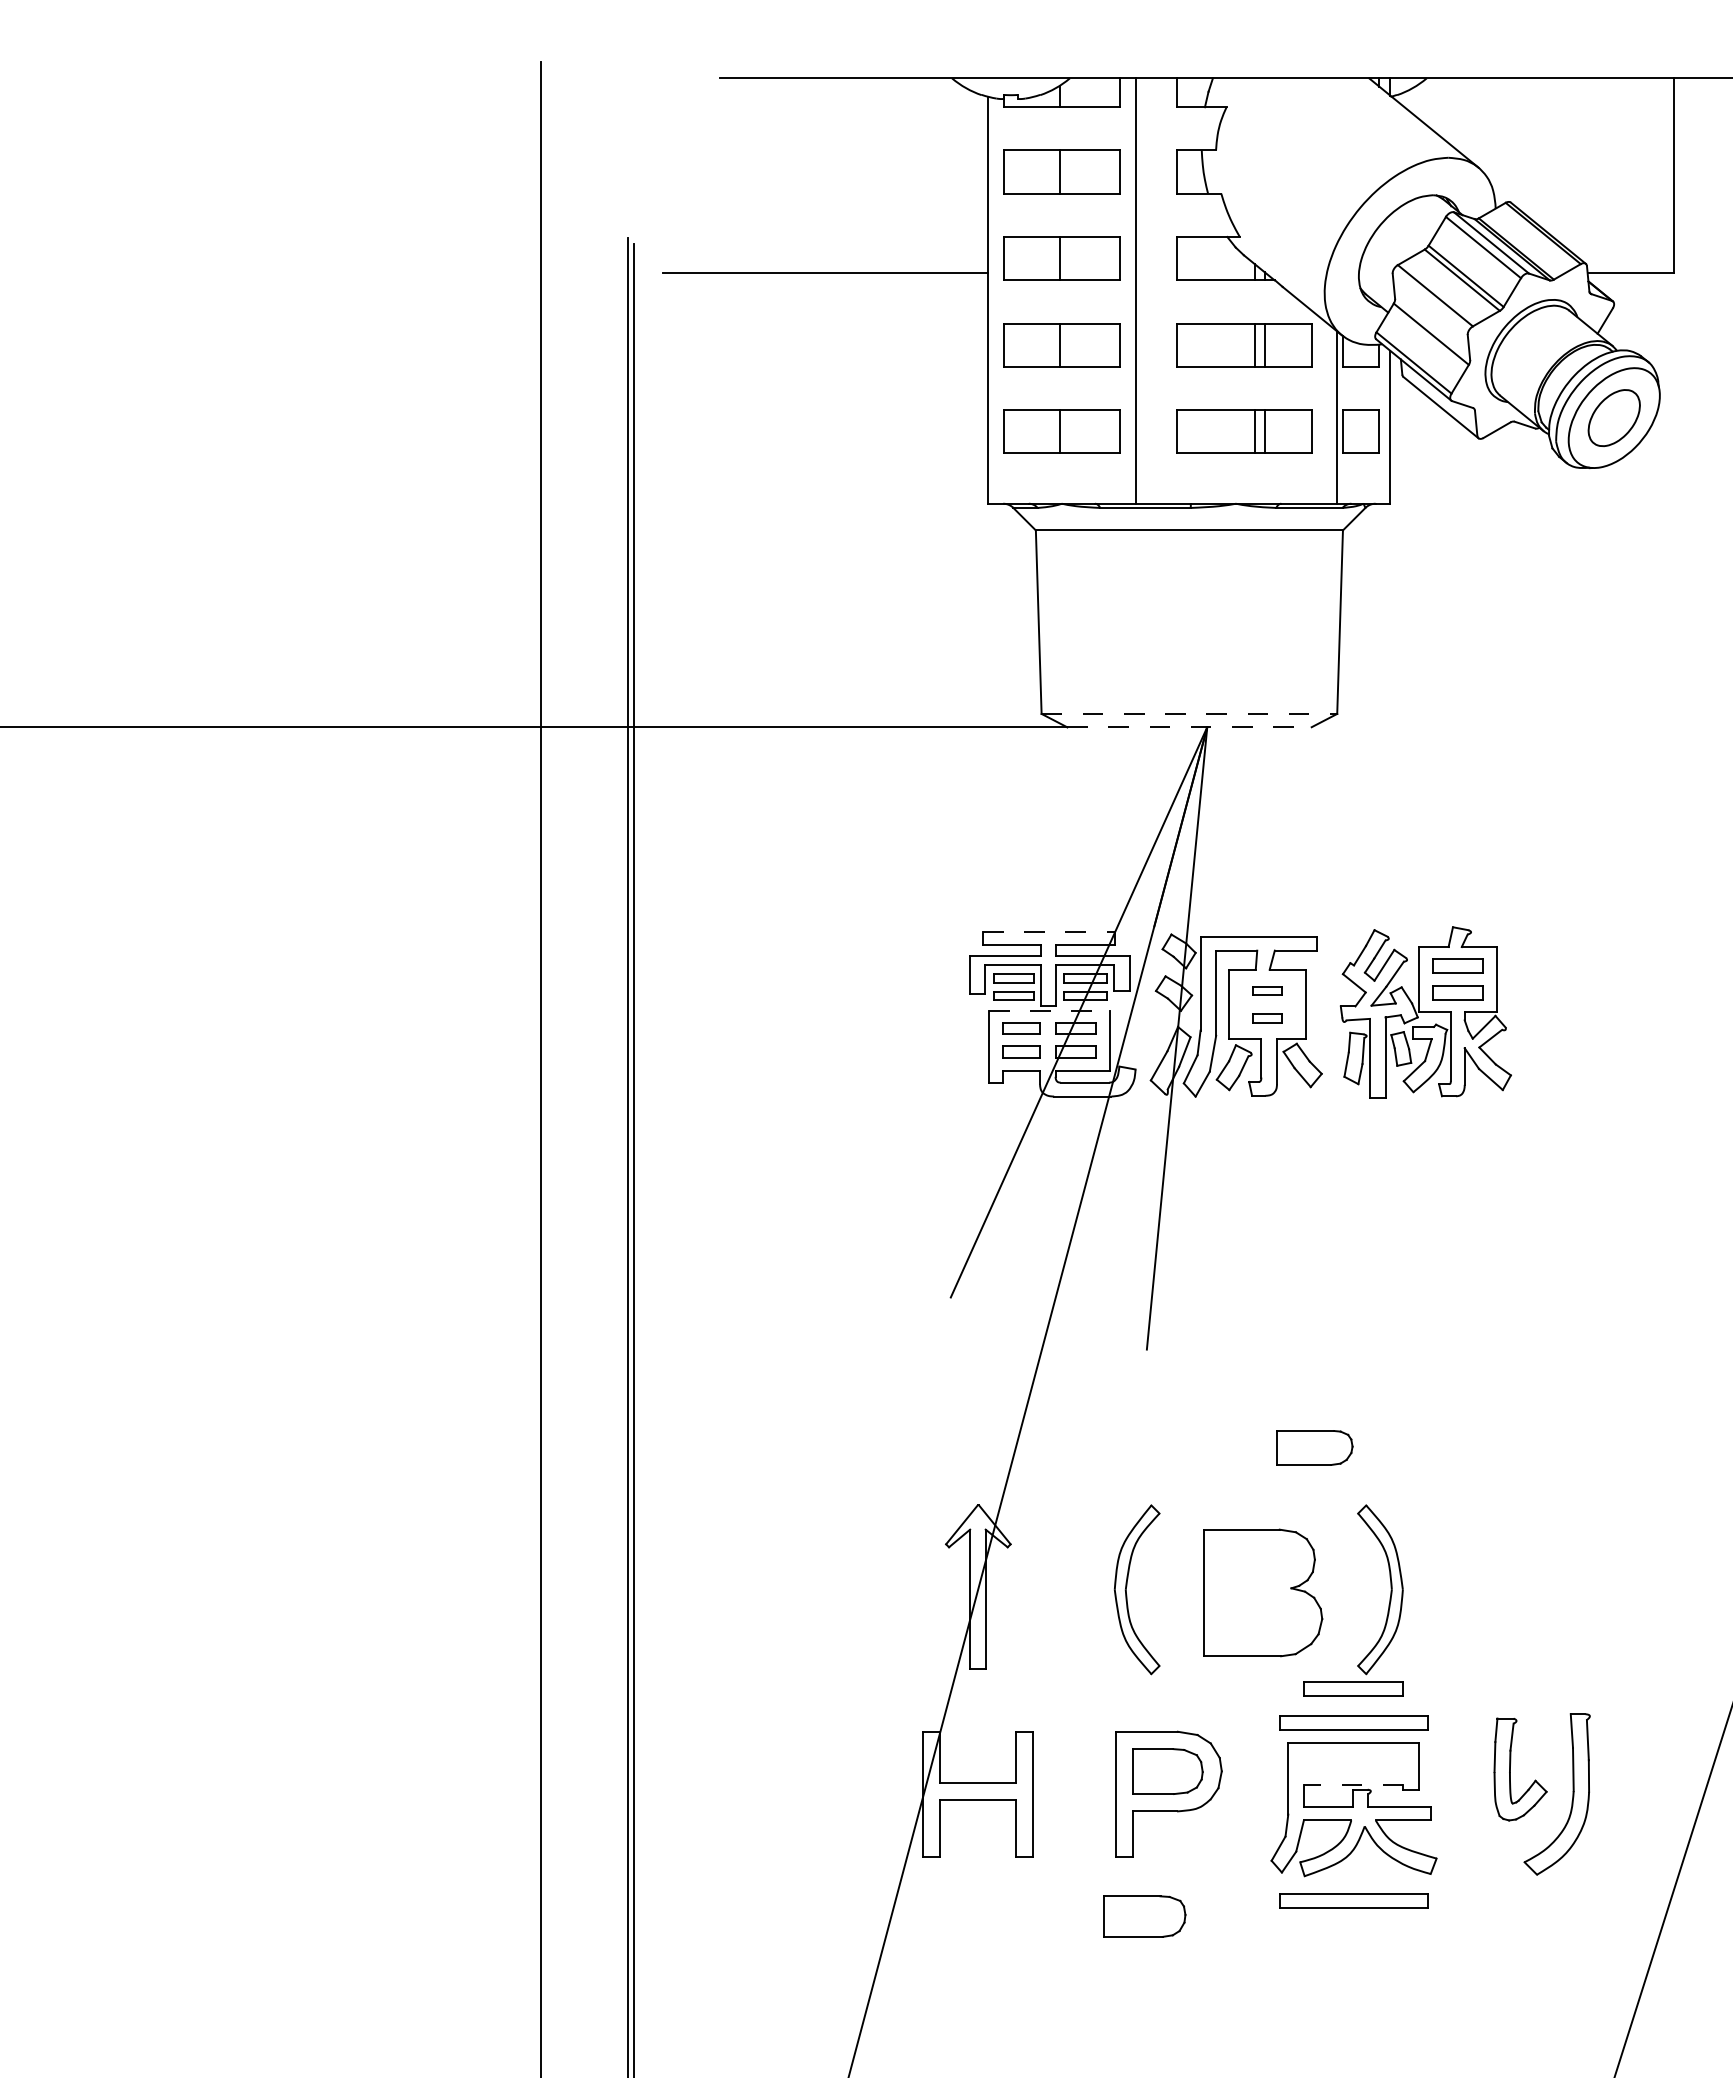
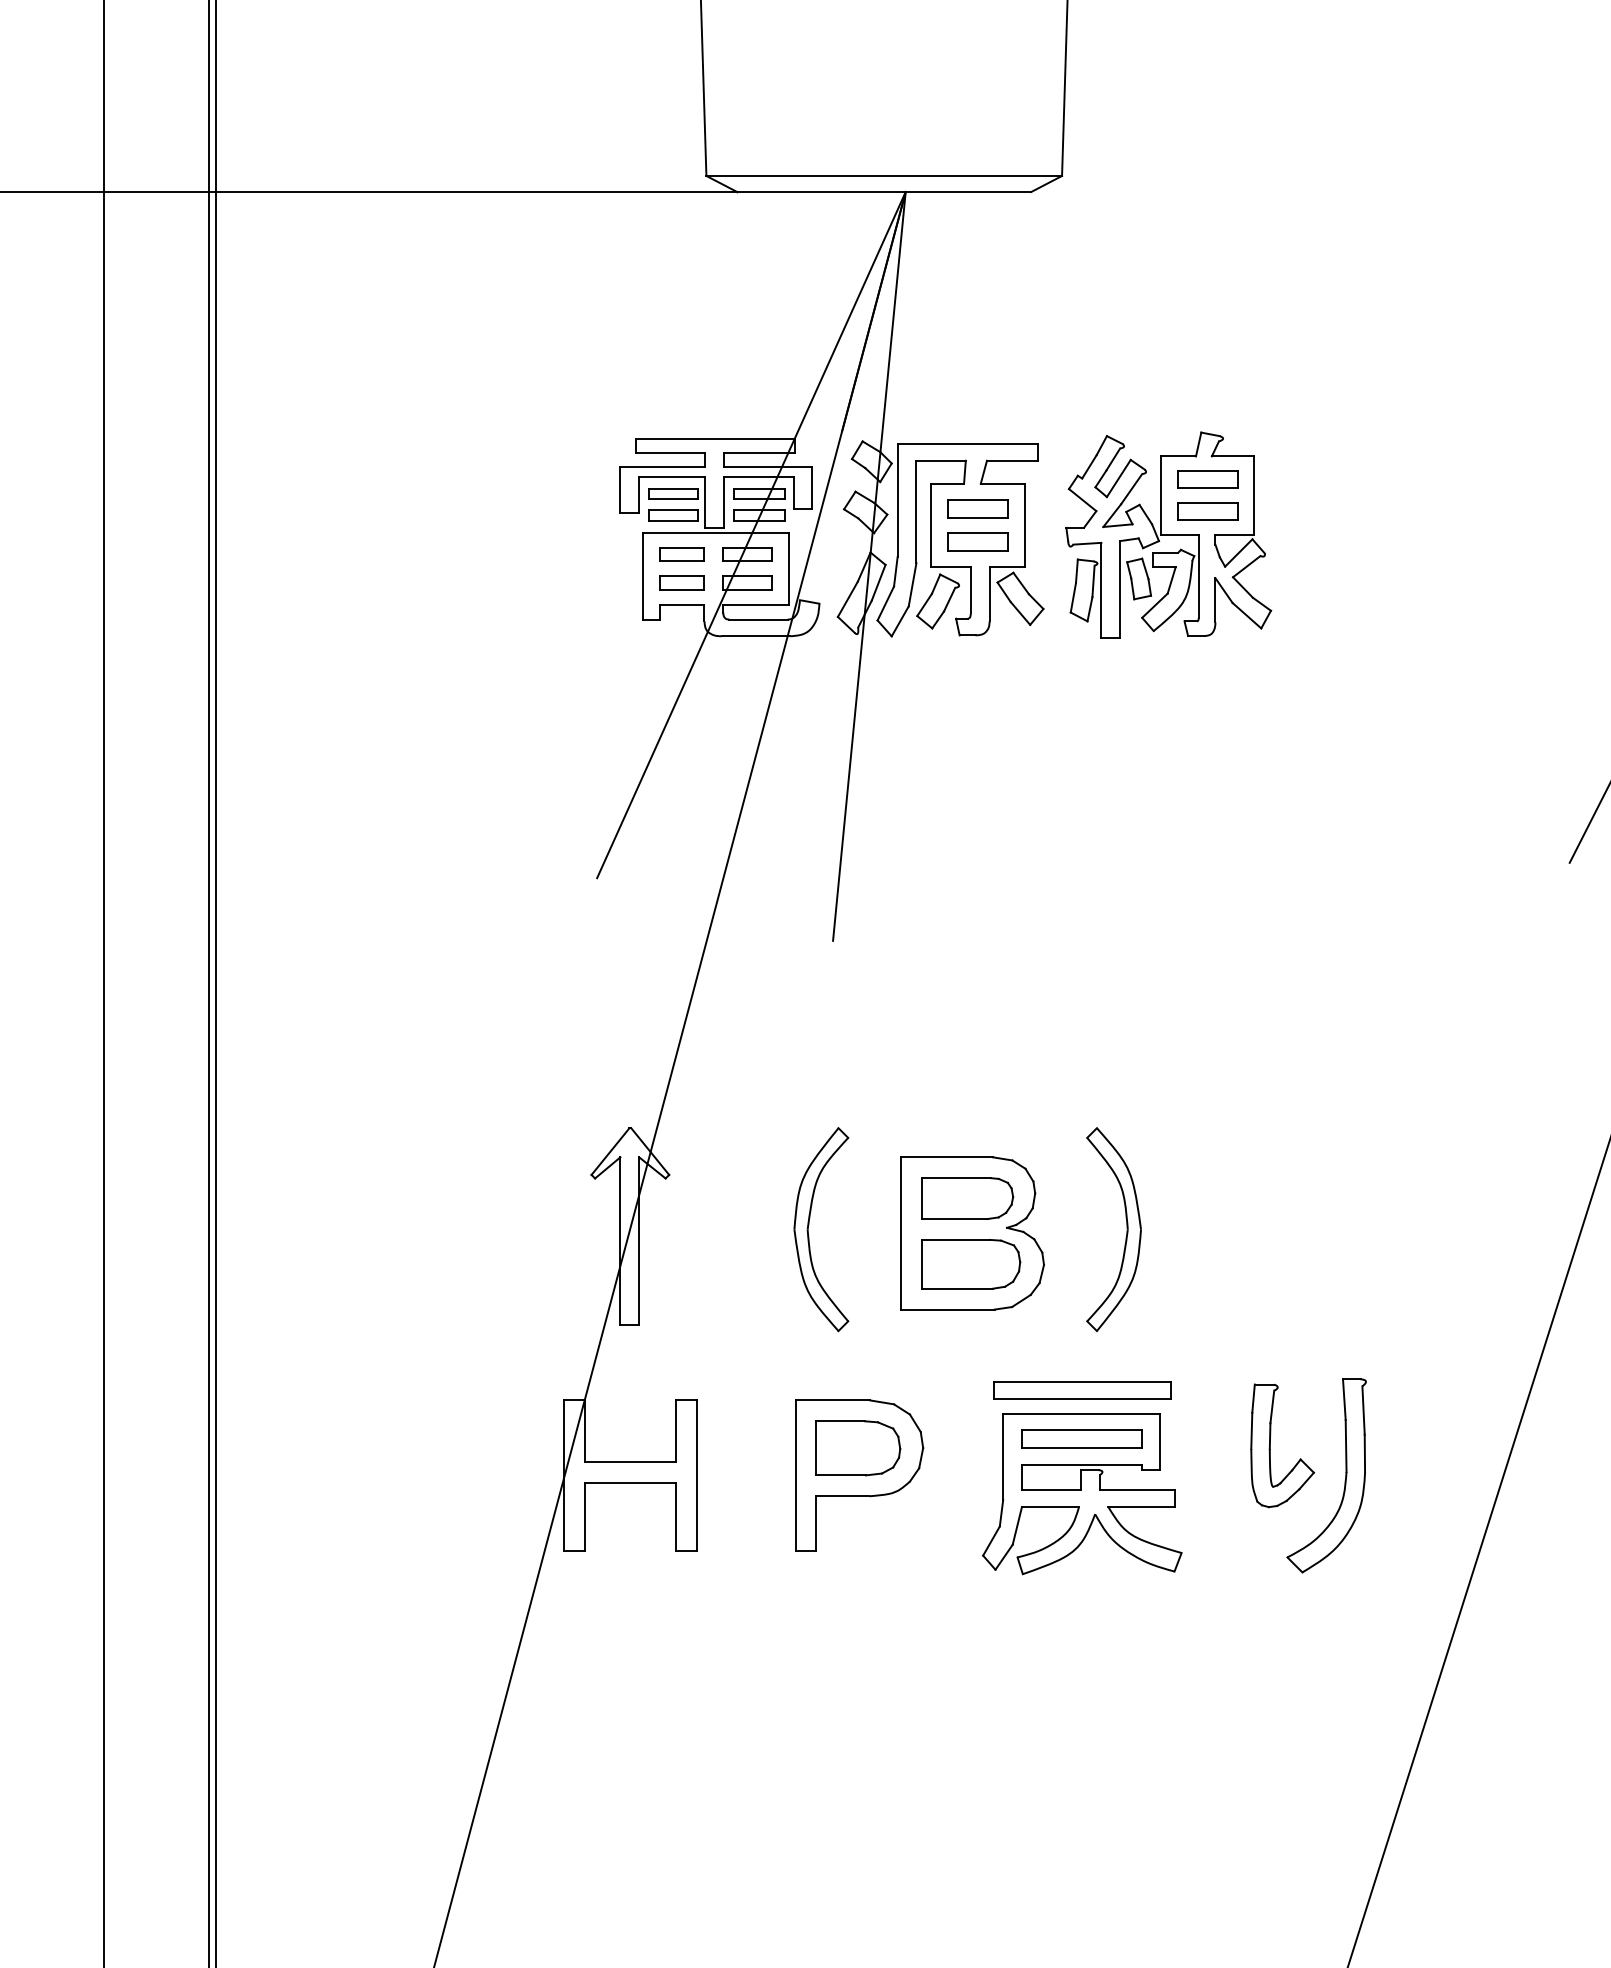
line: (1189, 713) -> (884, 175), dashed -> solid
line: (1189, 727) -> (884, 192), dashed -> solid
line: (1049, 932) -> (715, 438), dashed -> solid
part: (1267, 990) -> (978, 508), size x1.67
line: (1049, 1010) -> (715, 532), dashed -> solid
part: (1267, 1018) -> (978, 542), size x1.67
part: (1314, 1447) -> (967, 1198), moved
part: (1353, 1688) -> (1081, 1438), moved
line: (1353, 1785) -> (1081, 1465), dashed -> solid
part: (1353, 1900) -> (1081, 1603), removed
part: (1144, 1916) -> (970, 1264), moved

